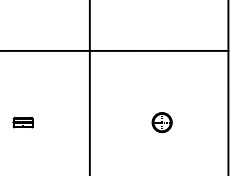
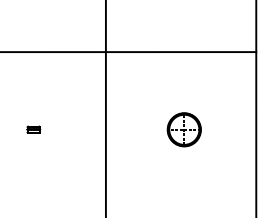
part: (23, 122) -> (33, 129), size x0.6
part: (162, 122) -> (184, 129), size x1.6

